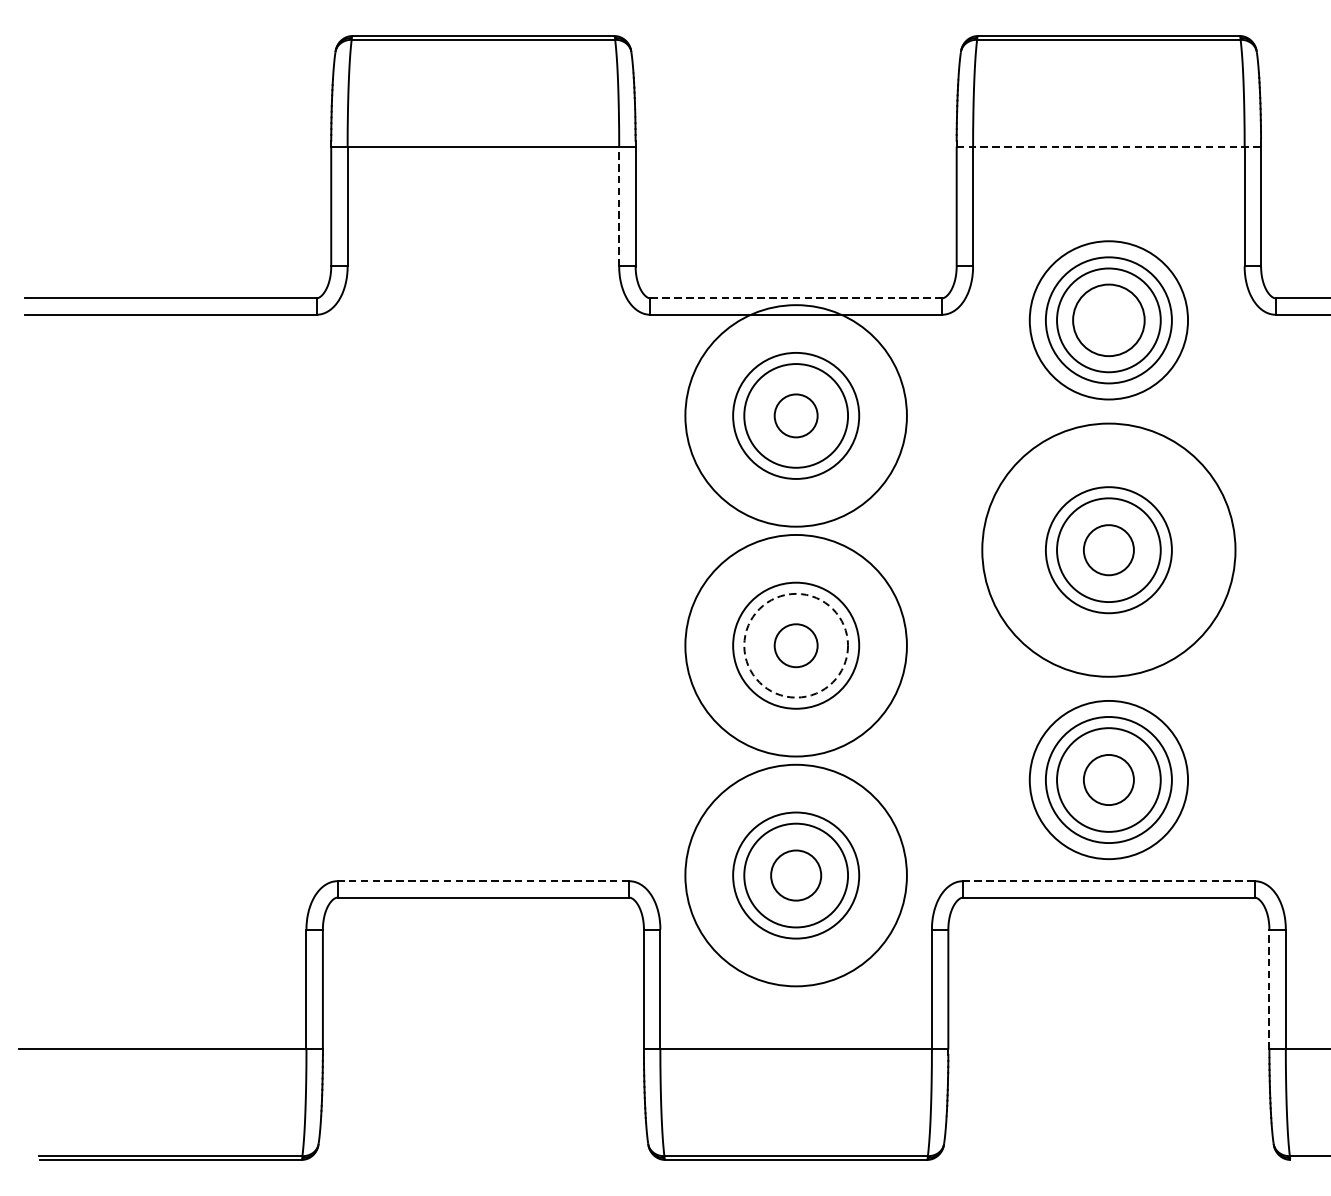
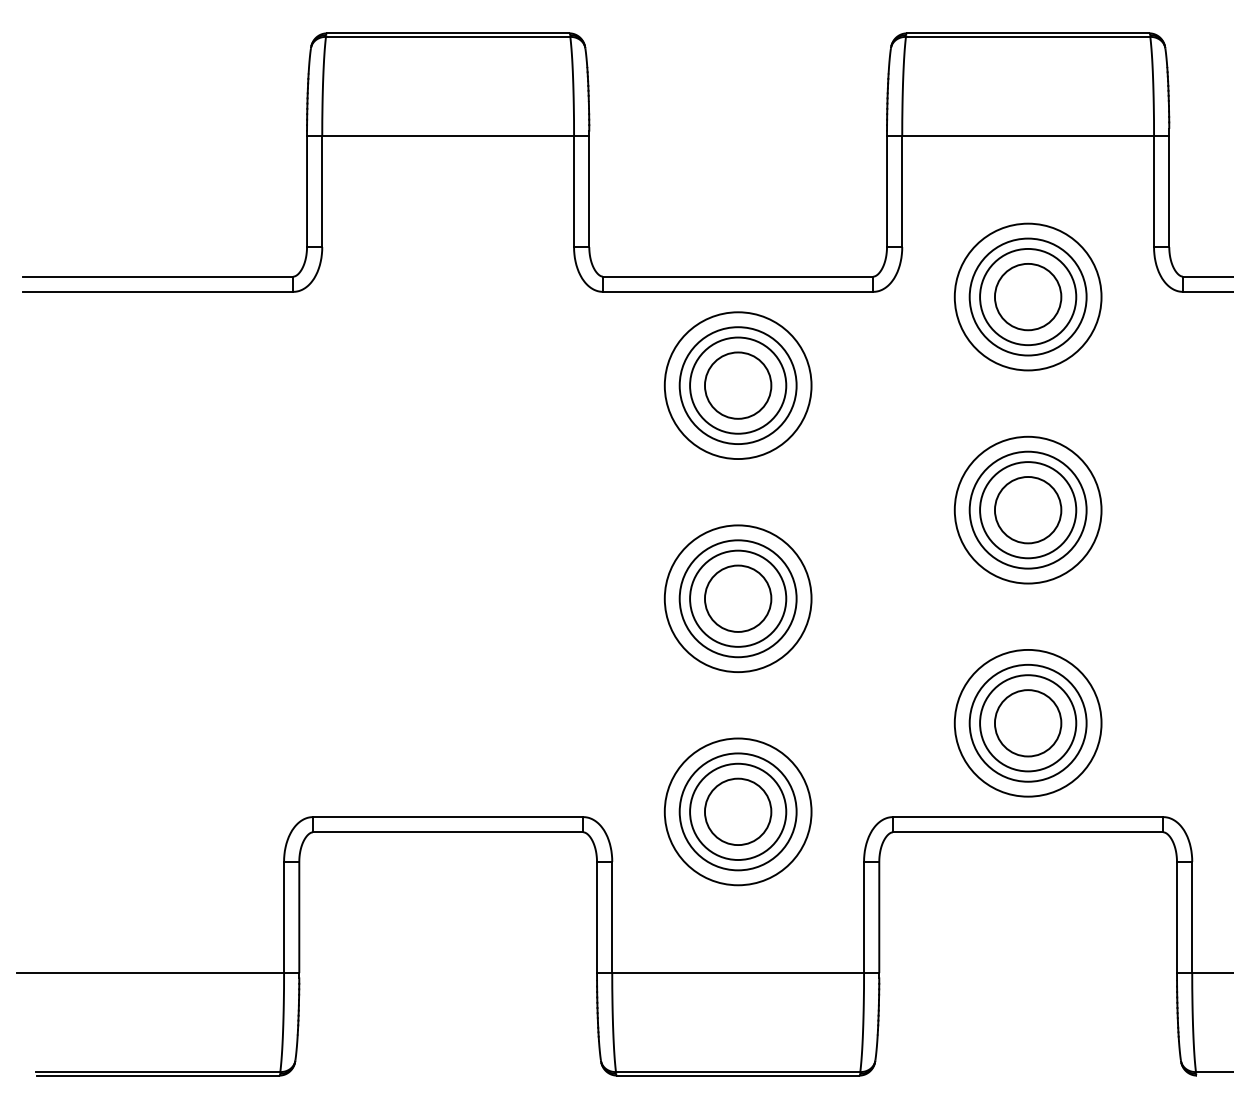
line: (1109, 146) -> (1028, 135), dashed -> solid
line: (619, 206) -> (574, 191), dashed -> solid
line: (796, 298) -> (738, 276), dashed -> solid
circle: (795, 415) -> (737, 385), size x0.71
circle: (795, 415) -> (737, 385), size x1.67
circle: (1108, 549) -> (1027, 509), size x0.62
circle: (1108, 550) -> (1027, 510), size x1.43
circle: (795, 645) -> (737, 598), size x0.71
circle: (795, 645) -> (737, 598), size x1.67
circle: (796, 645) -> (738, 598), dashed -> solid
circle: (1108, 780) -> (1027, 723), size x1.43
circle: (795, 875) -> (737, 811), size x0.71
circle: (795, 875) -> (737, 811), size x1.43
line: (482, 881) -> (447, 817), dashed -> solid
line: (1108, 881) -> (1027, 817), dashed -> solid
line: (1269, 989) -> (1177, 917), dashed -> solid

